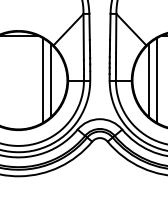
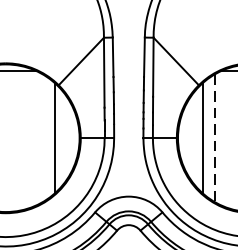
line: (42, 80) -> (42, 138), removed
line: (156, 81) -> (214, 139), solid -> dashed

